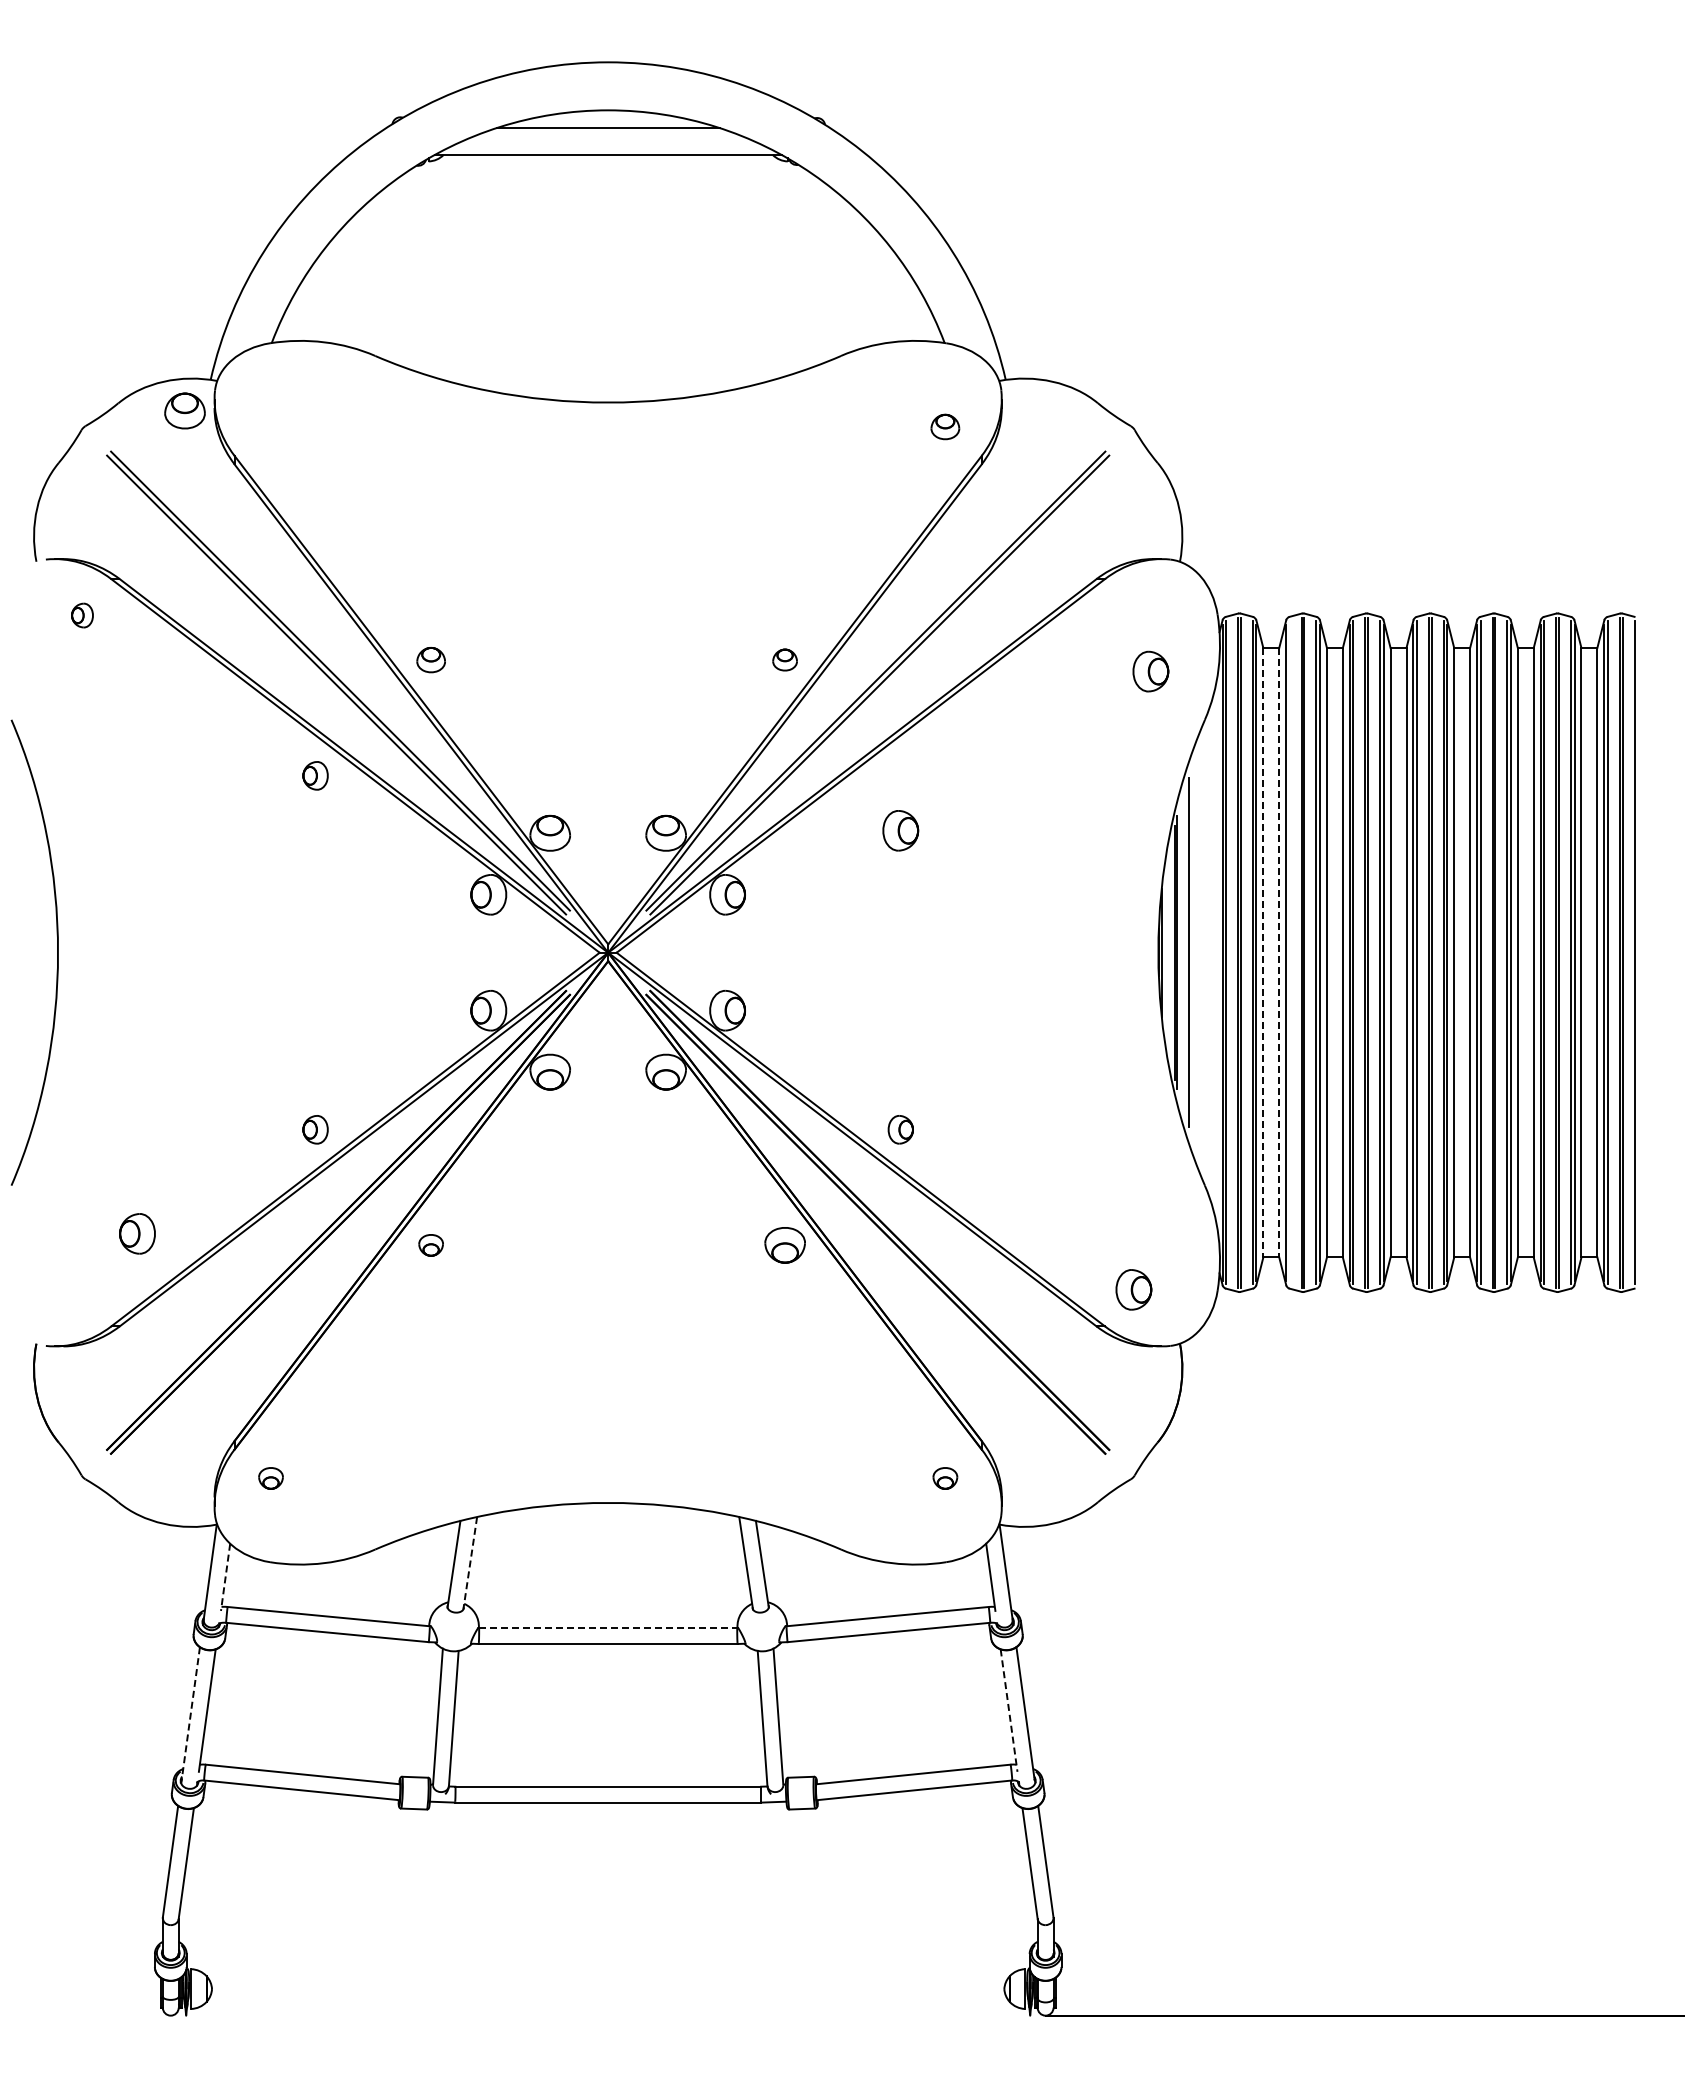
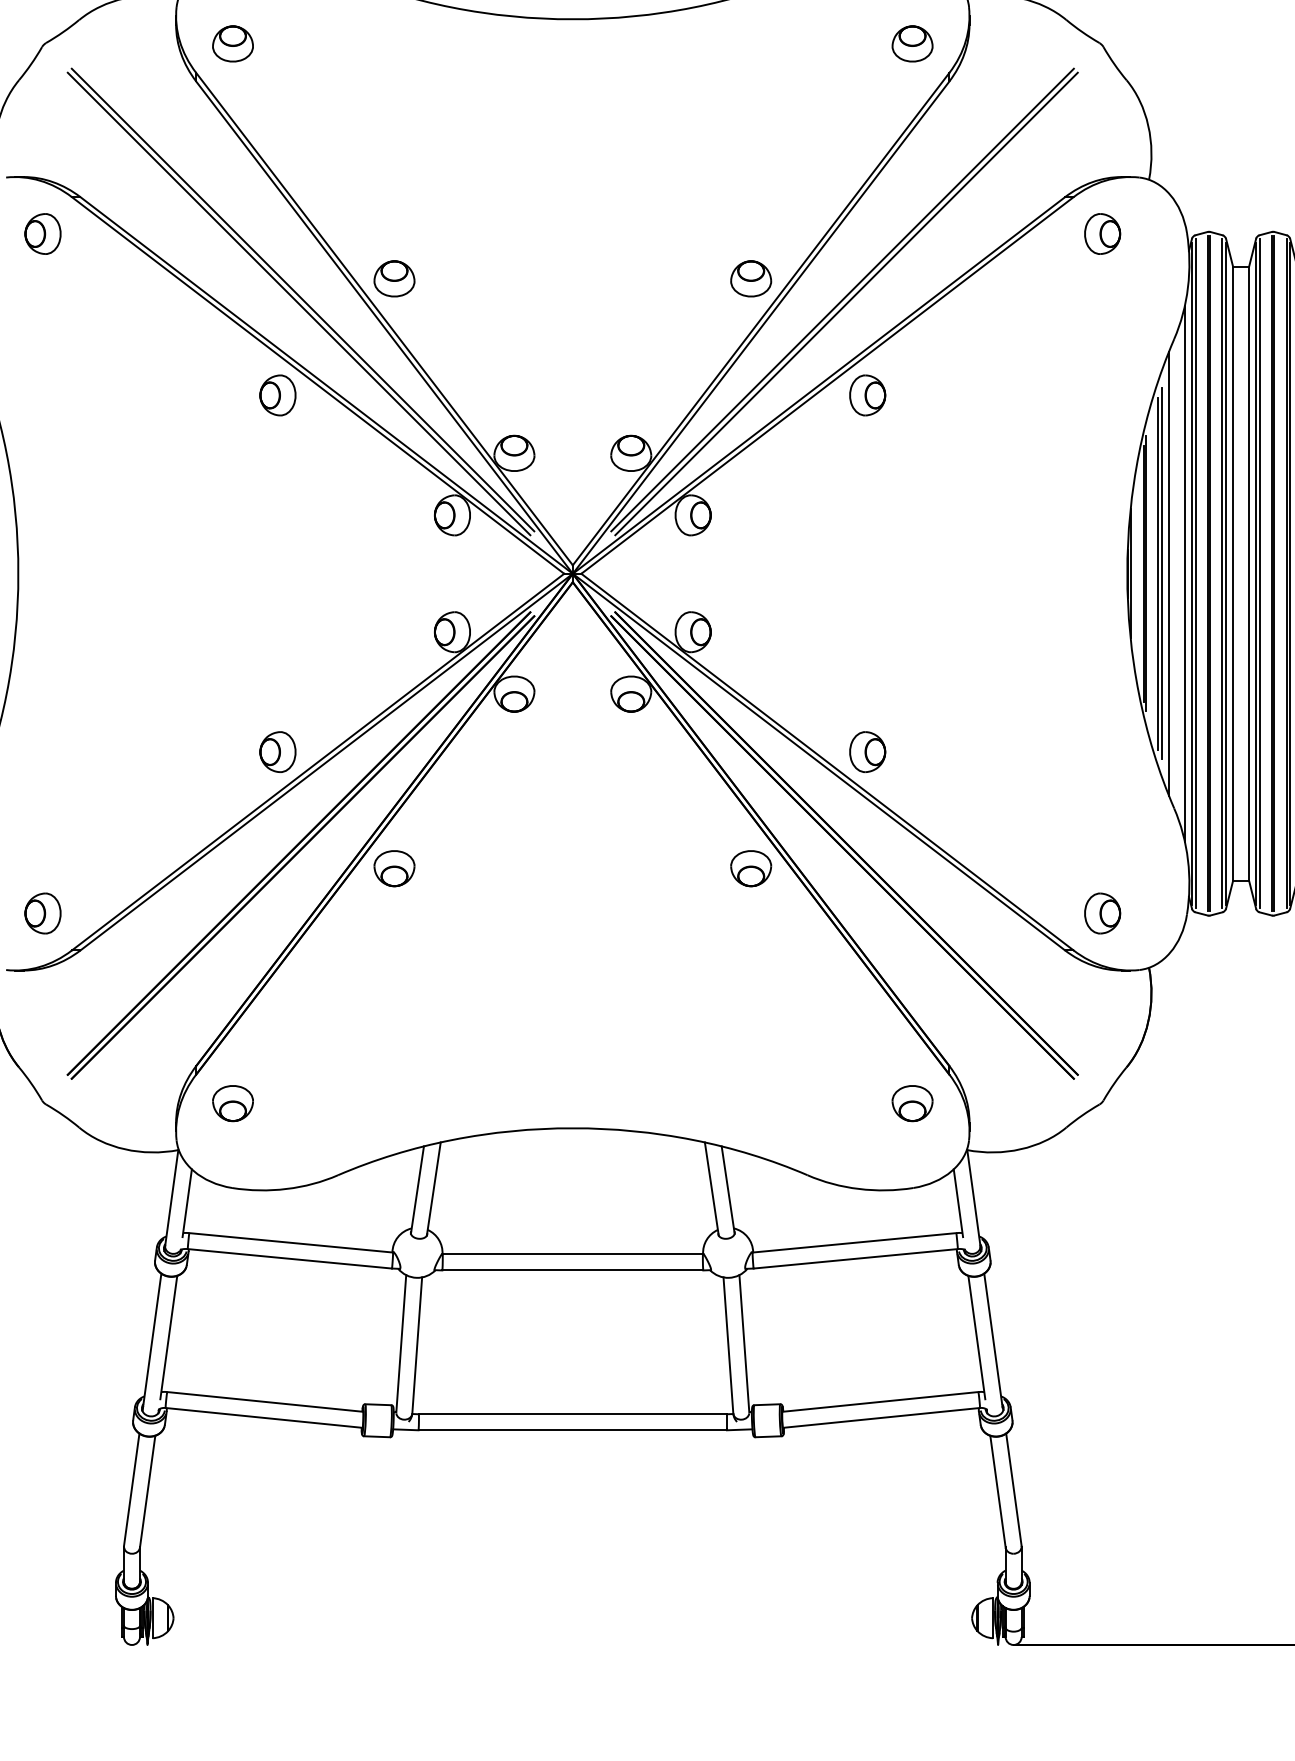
part: (184, 410) -> (232, 43), moved
part: (945, 426) -> (912, 43), size x1.43
part: (82, 615) -> (43, 233), size x1.67
part: (430, 659) -> (393, 278), size x1.43
part: (784, 659) -> (750, 278), size x1.67
part: (1150, 671) -> (1102, 233), moved
part: (315, 775) -> (277, 395), size x1.43
part: (900, 830) -> (867, 395), moved
line: (1192, 952) -> (1161, 573), added
line: (1199, 952) -> (1168, 573), added
line: (1215, 952) -> (1184, 573), added
line: (1263, 952) -> (1233, 573), dashed -> solid
line: (1279, 952) -> (1249, 573), dashed -> solid
line: (1289, 952) -> (1259, 573), added
part: (315, 1129) -> (277, 751), size x1.43
part: (900, 1129) -> (867, 751), size x1.43
part: (137, 1233) -> (43, 913), moved
part: (430, 1245) -> (393, 868), size x1.67
part: (270, 1478) -> (232, 1103), size x1.67
part: (945, 1478) -> (912, 1103), size x1.67
line: (470, 1563) -> (434, 1189), dashed -> solid
line: (225, 1577) -> (187, 1203), dashed -> solid
line: (608, 1628) -> (573, 1254), dashed -> solid
line: (1009, 1710) -> (977, 1337), dashed -> solid
line: (190, 1715) -> (151, 1342), dashed -> solid

